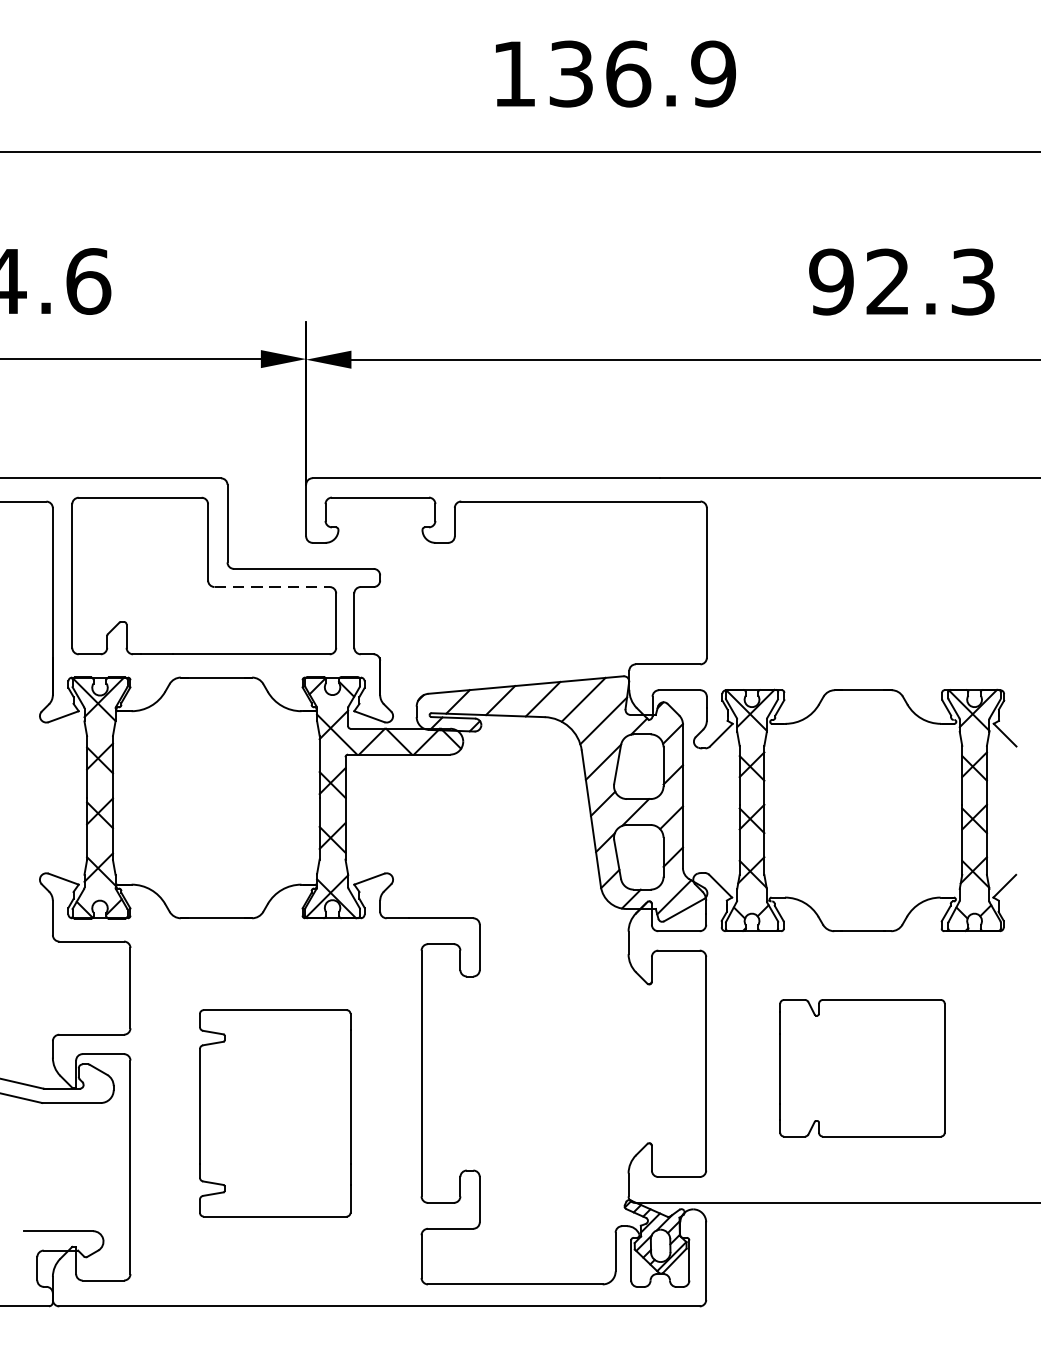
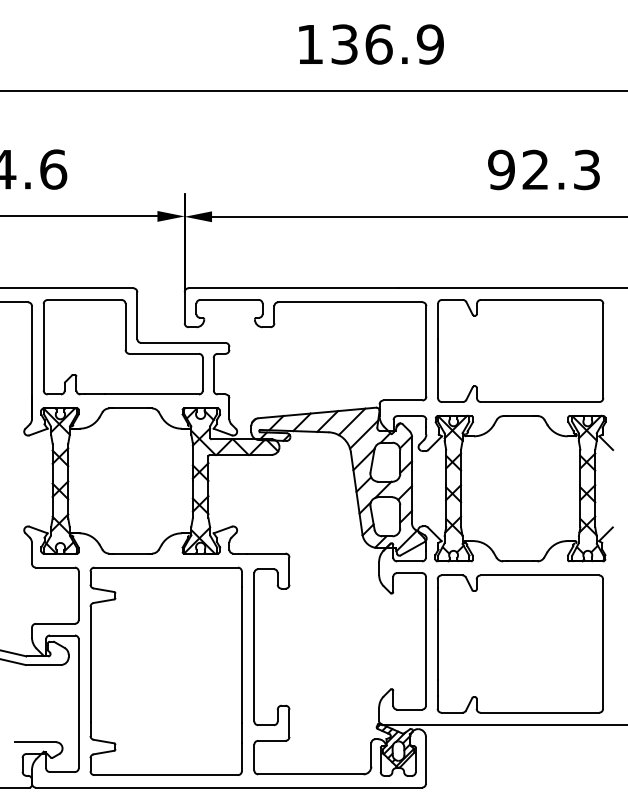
part: (862, 581) -> (520, 350), added
line: (272, 586) -> (164, 353), dashed -> solid
part: (861, 1067) -> (519, 643), size x1.67
part: (274, 1112) -> (165, 670), size x1.67

